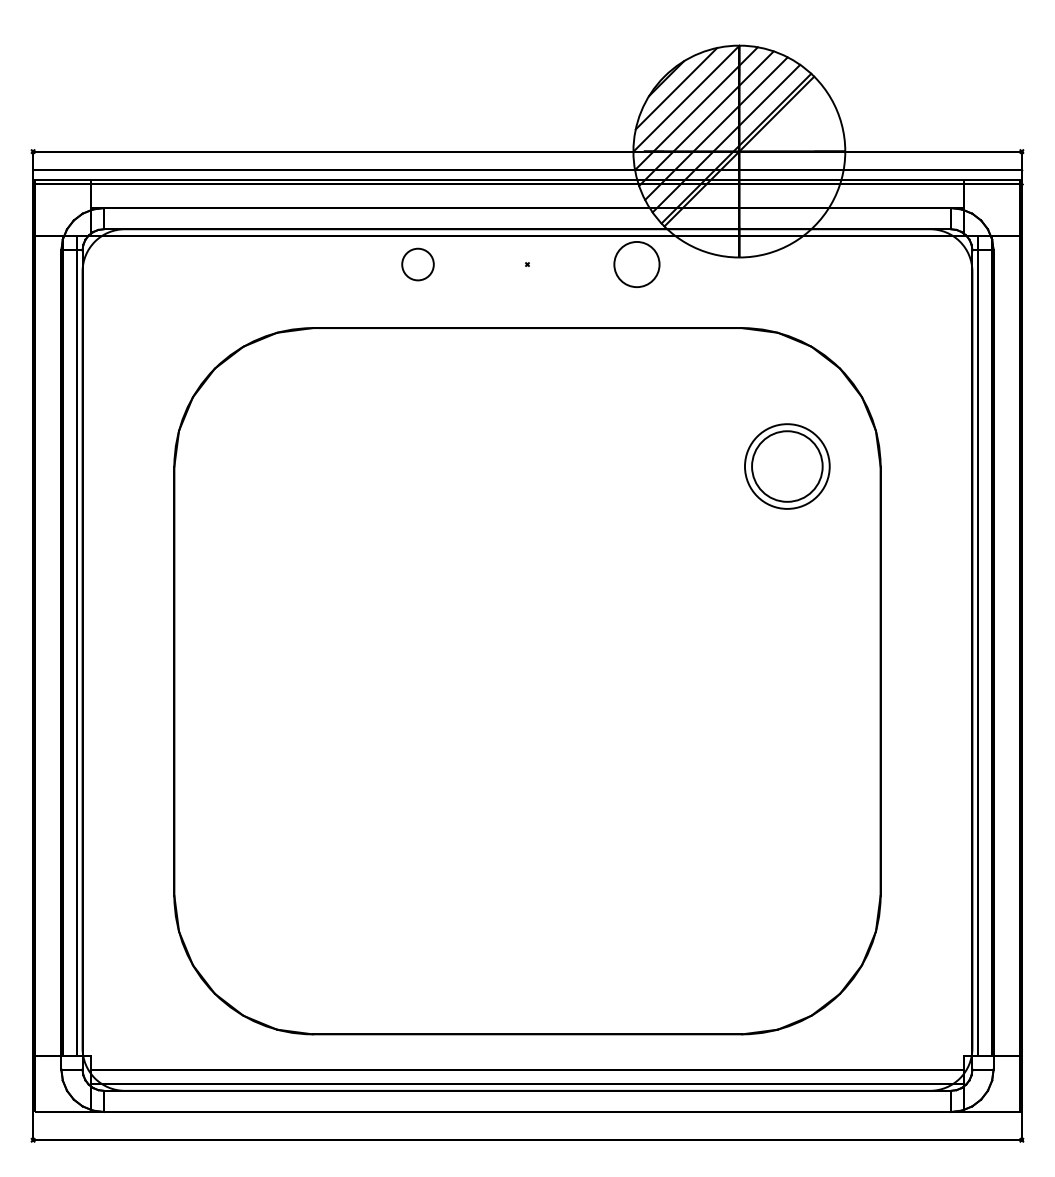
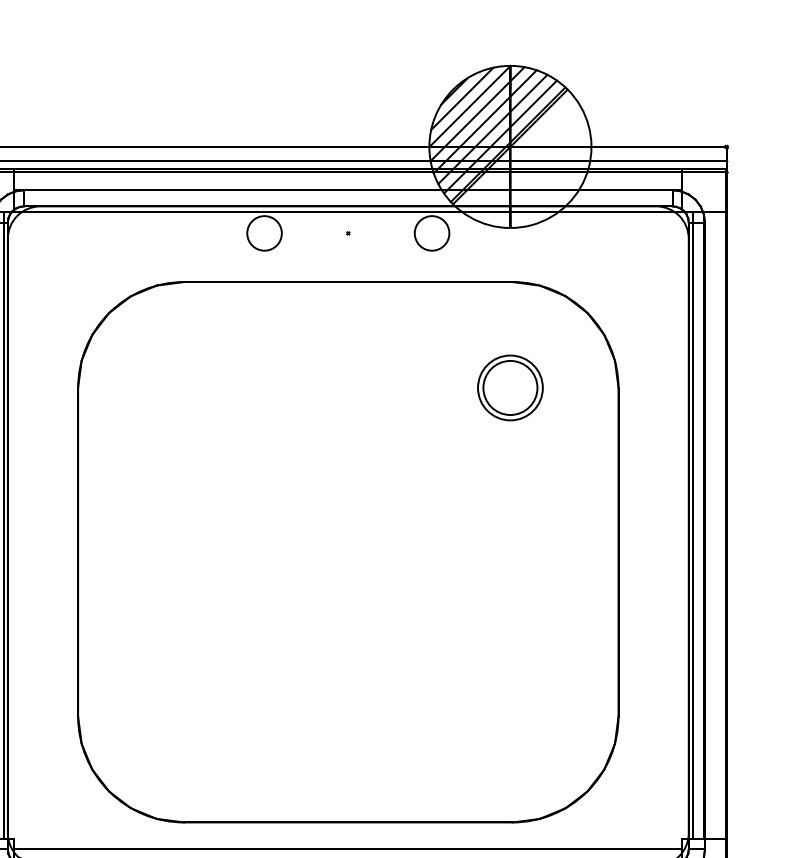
circle: (417, 264) -> (264, 233), size x1.43
part: (787, 466) -> (510, 387), moved

